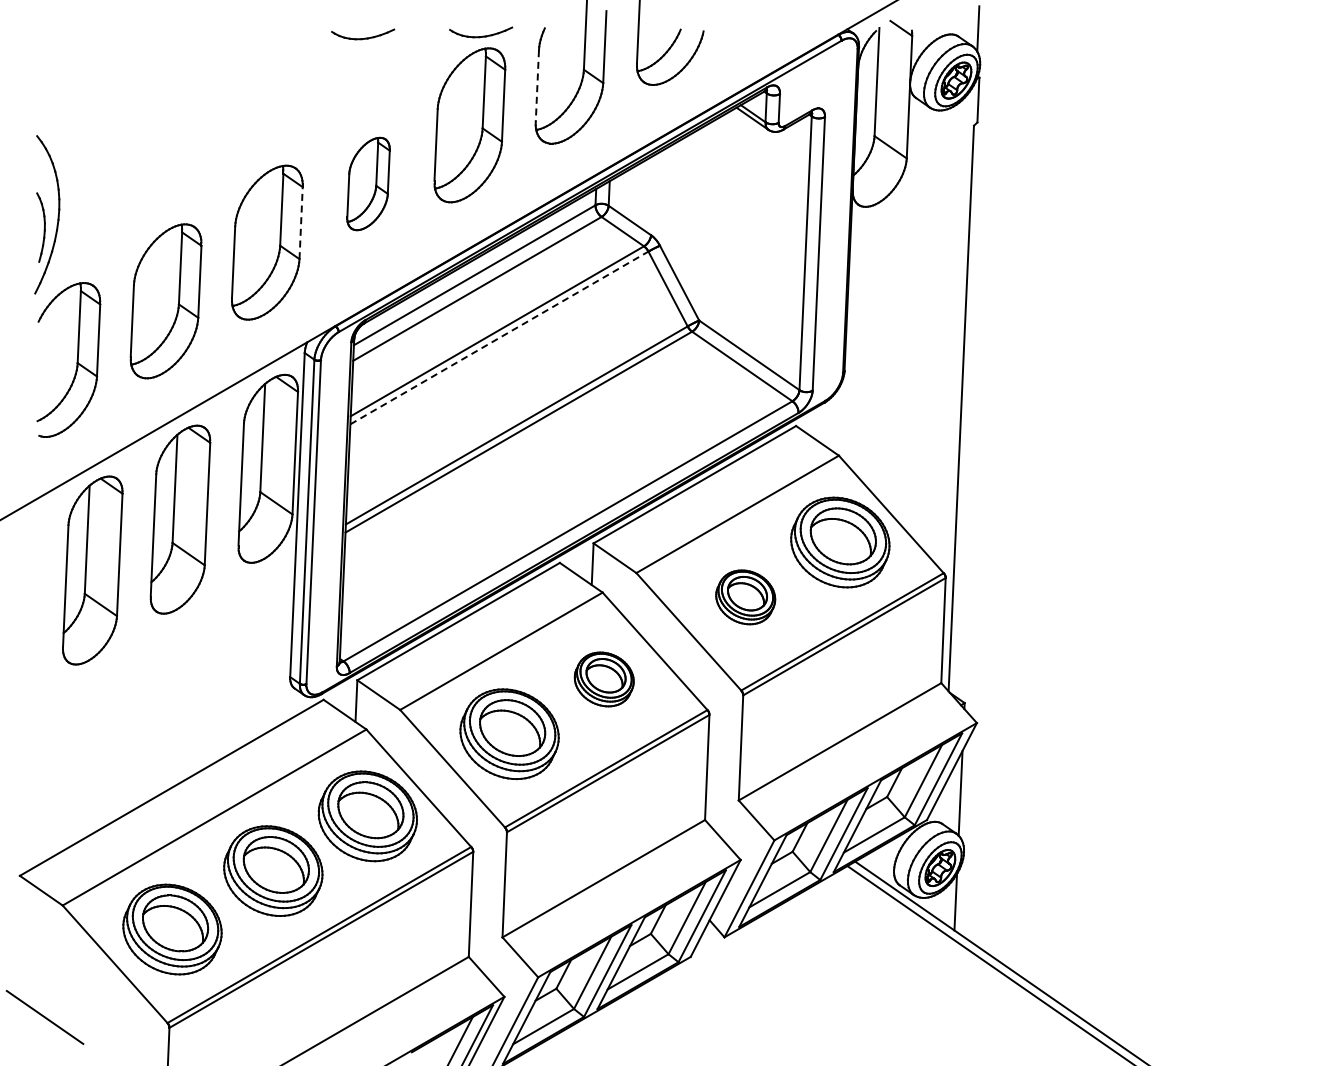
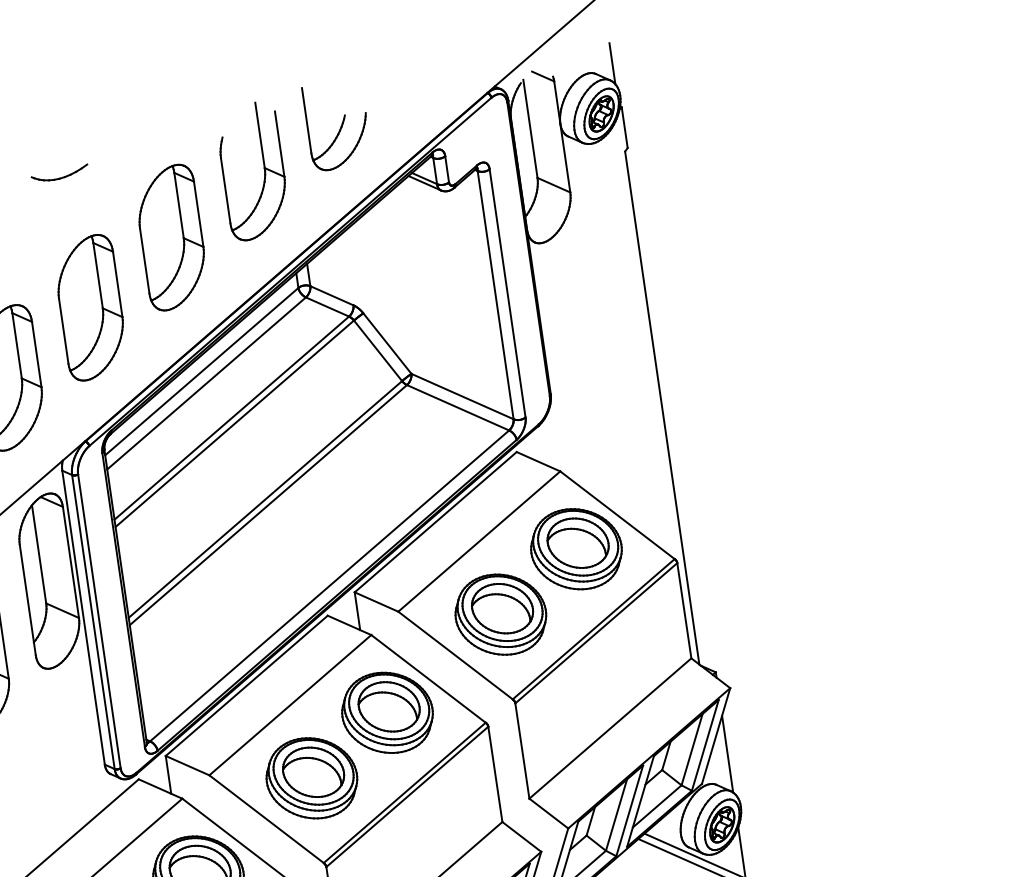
part: (481, 32) -> (166, 152), removed
line: (537, 86) -> (225, 191), dashed -> solid
part: (368, 183) -> (90, 307), size x1.67
line: (301, 222) -> (36, 353), dashed -> solid
line: (499, 337) -> (234, 423), dashed -> solid
part: (745, 597) -> (500, 614), size x1.67
part: (604, 679) -> (387, 712), size x1.67

